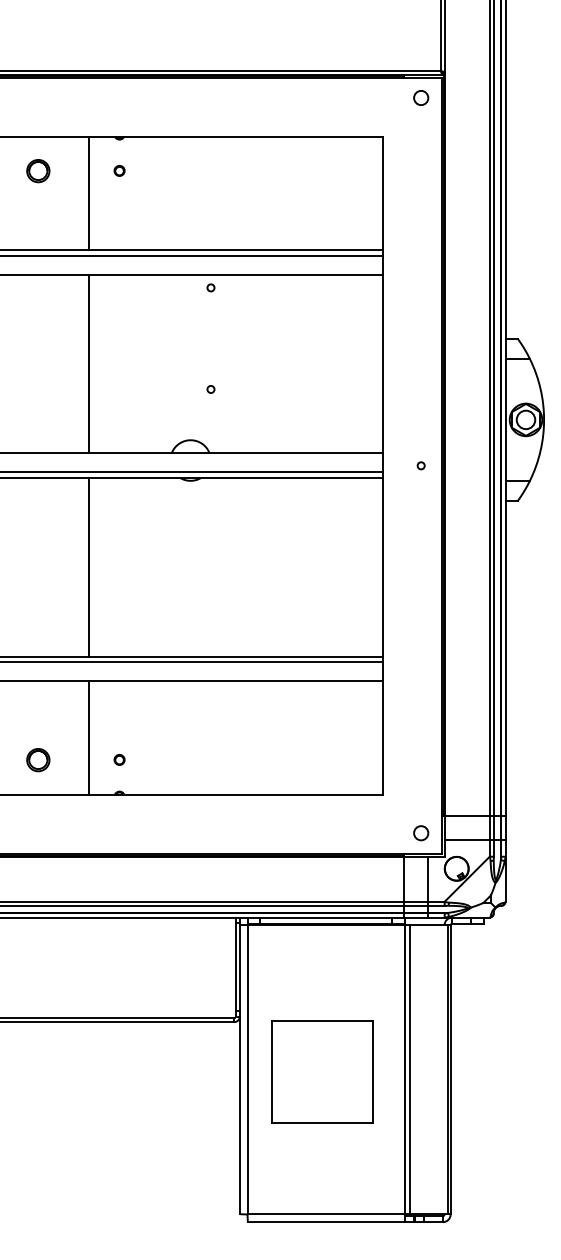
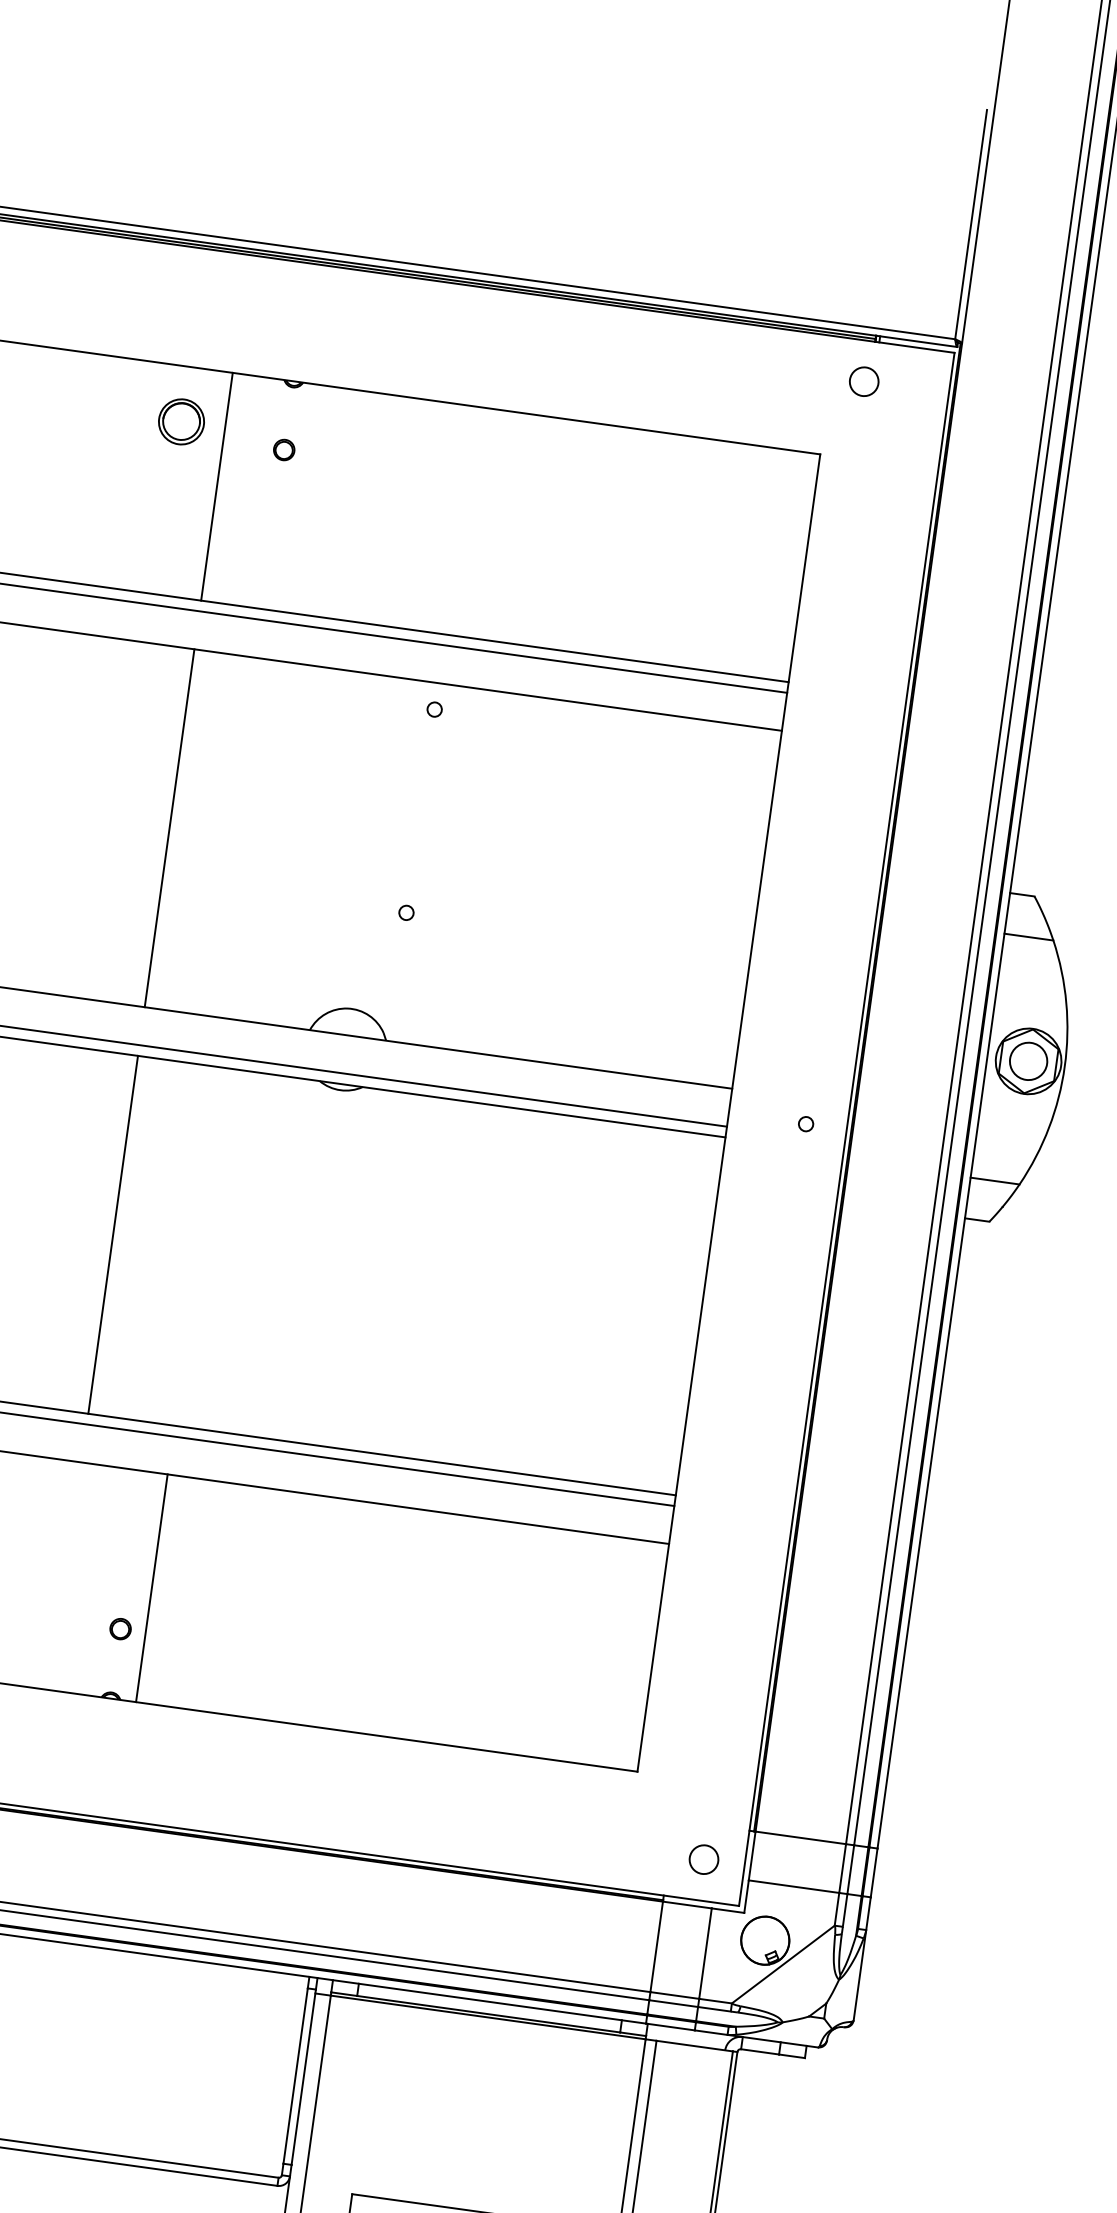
circle: (421, 97) -> (864, 380), moved
part: (38, 171) -> (181, 422), moved
line: (89, 737) -> (152, 1587), moved

